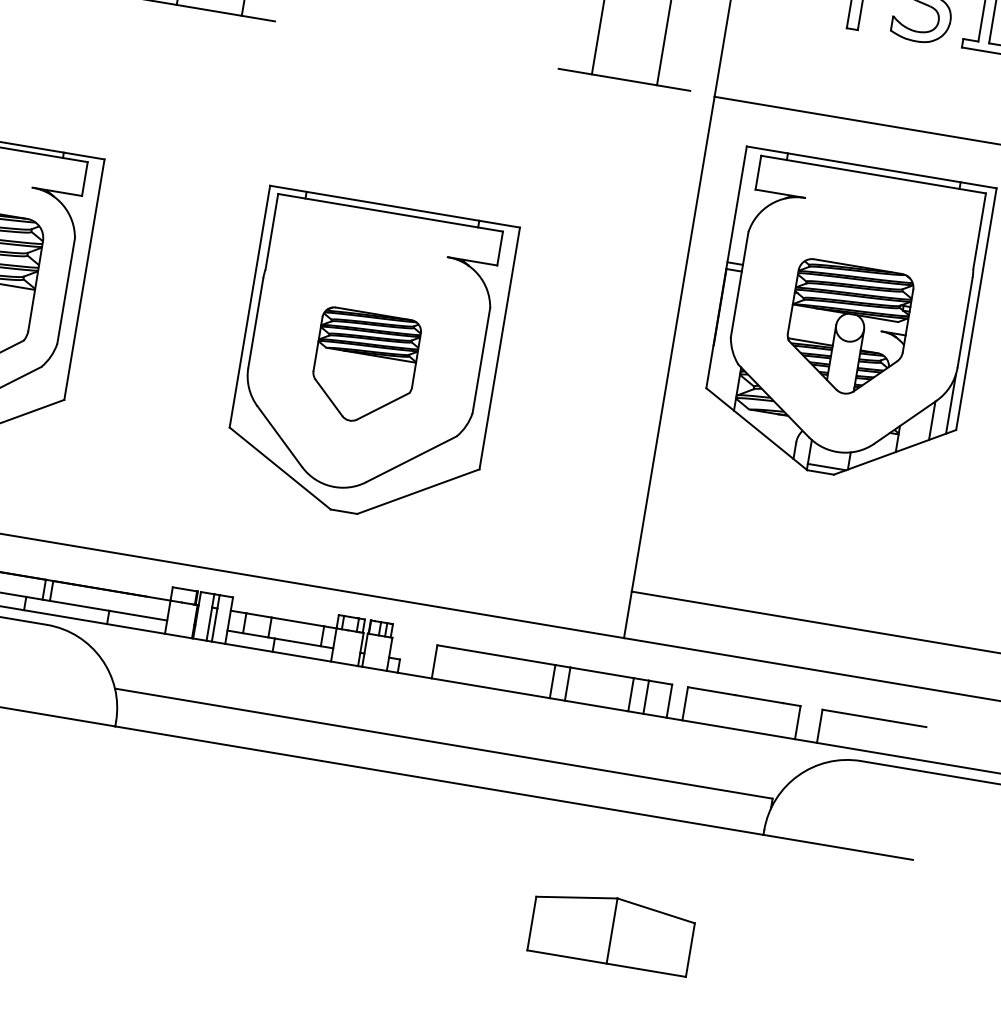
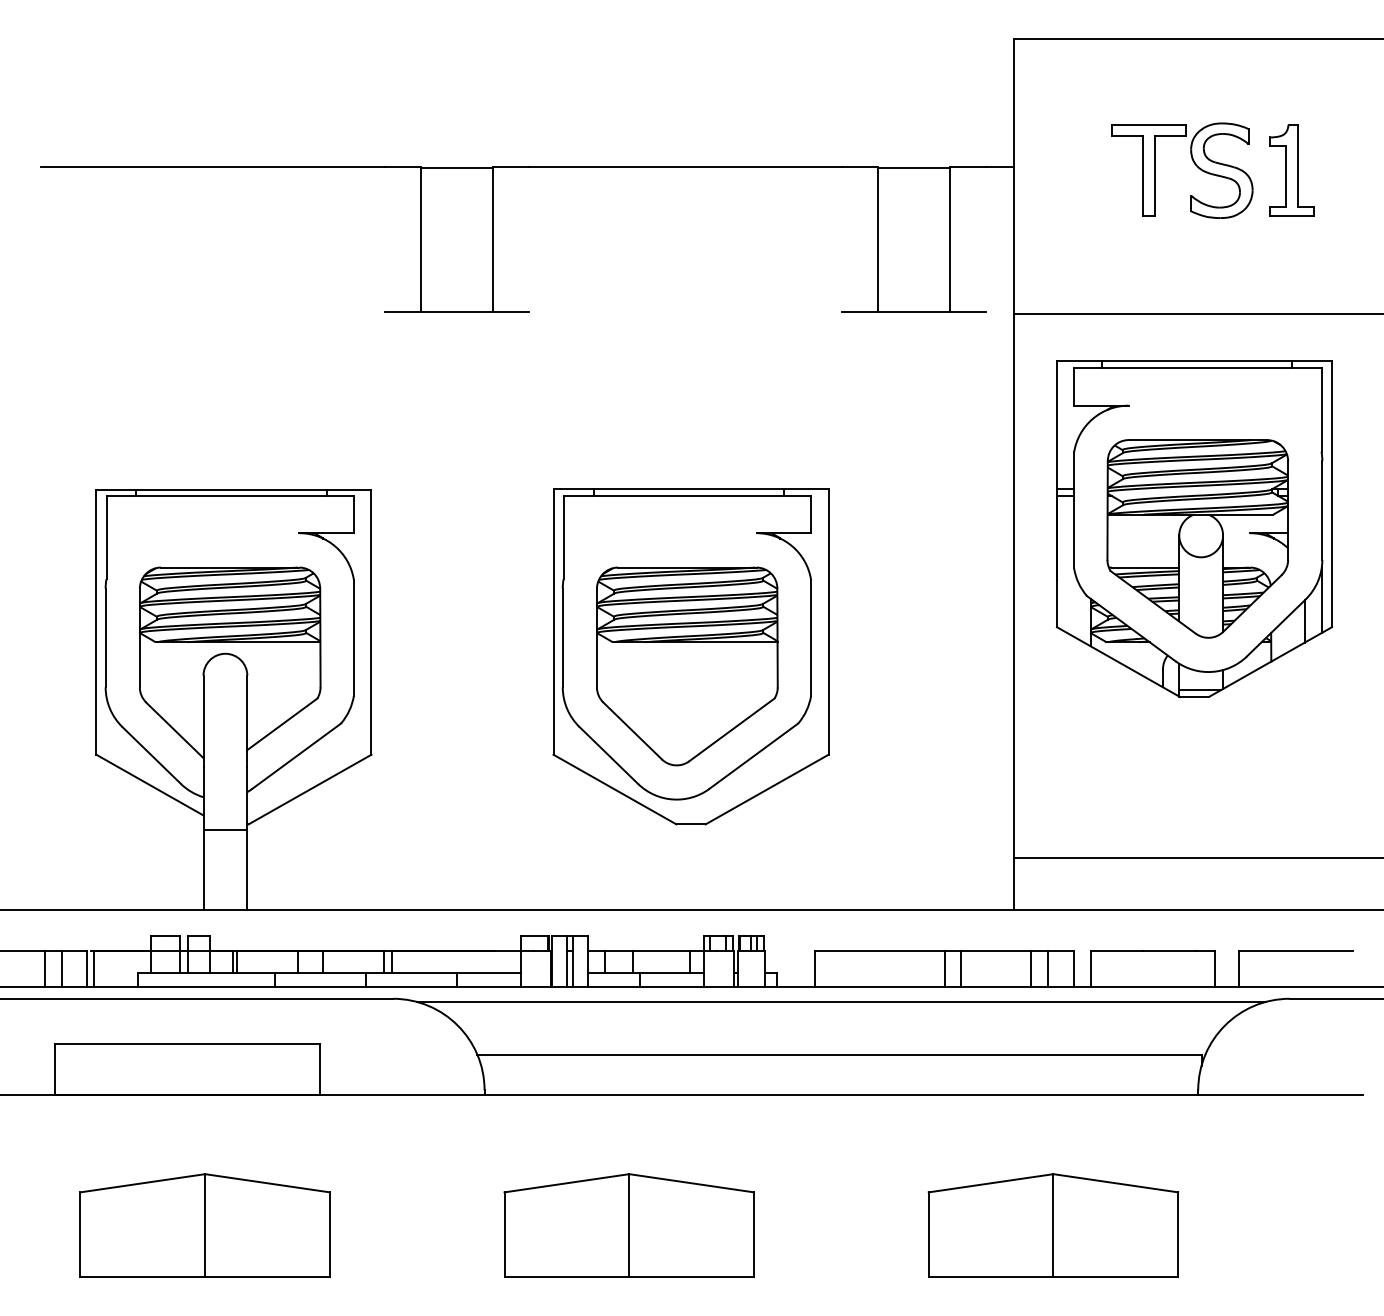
part: (847, 329) -> (1197, 538), size x1.43
part: (364, 367) -> (687, 666), size x1.67
line: (453, 695) -> (841, 1001), added
part: (226, 866) -> (628, 1225), added
part: (611, 930) -> (1052, 1225), size x1.43

